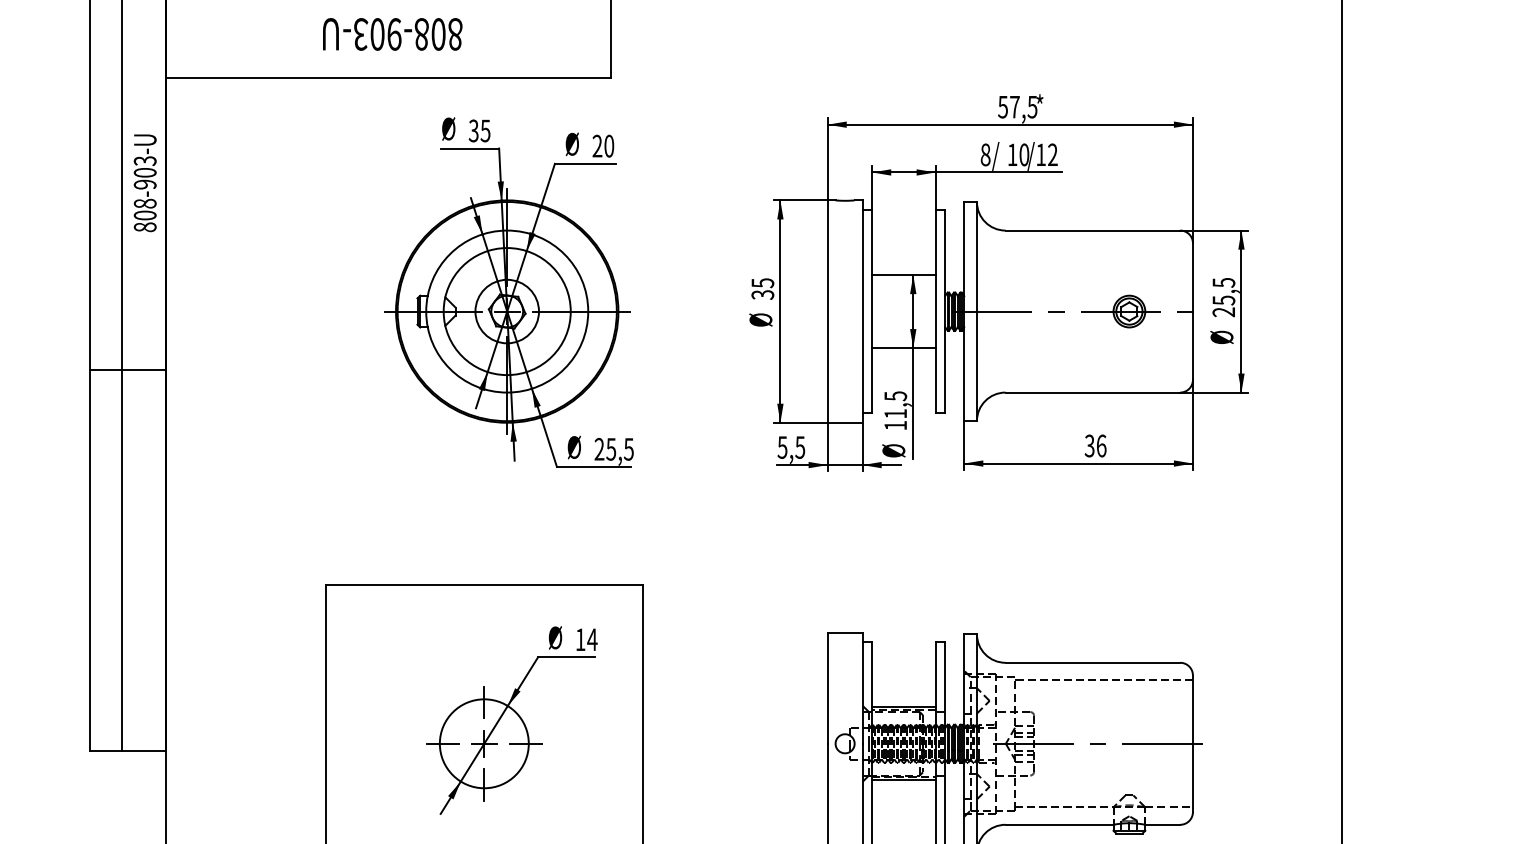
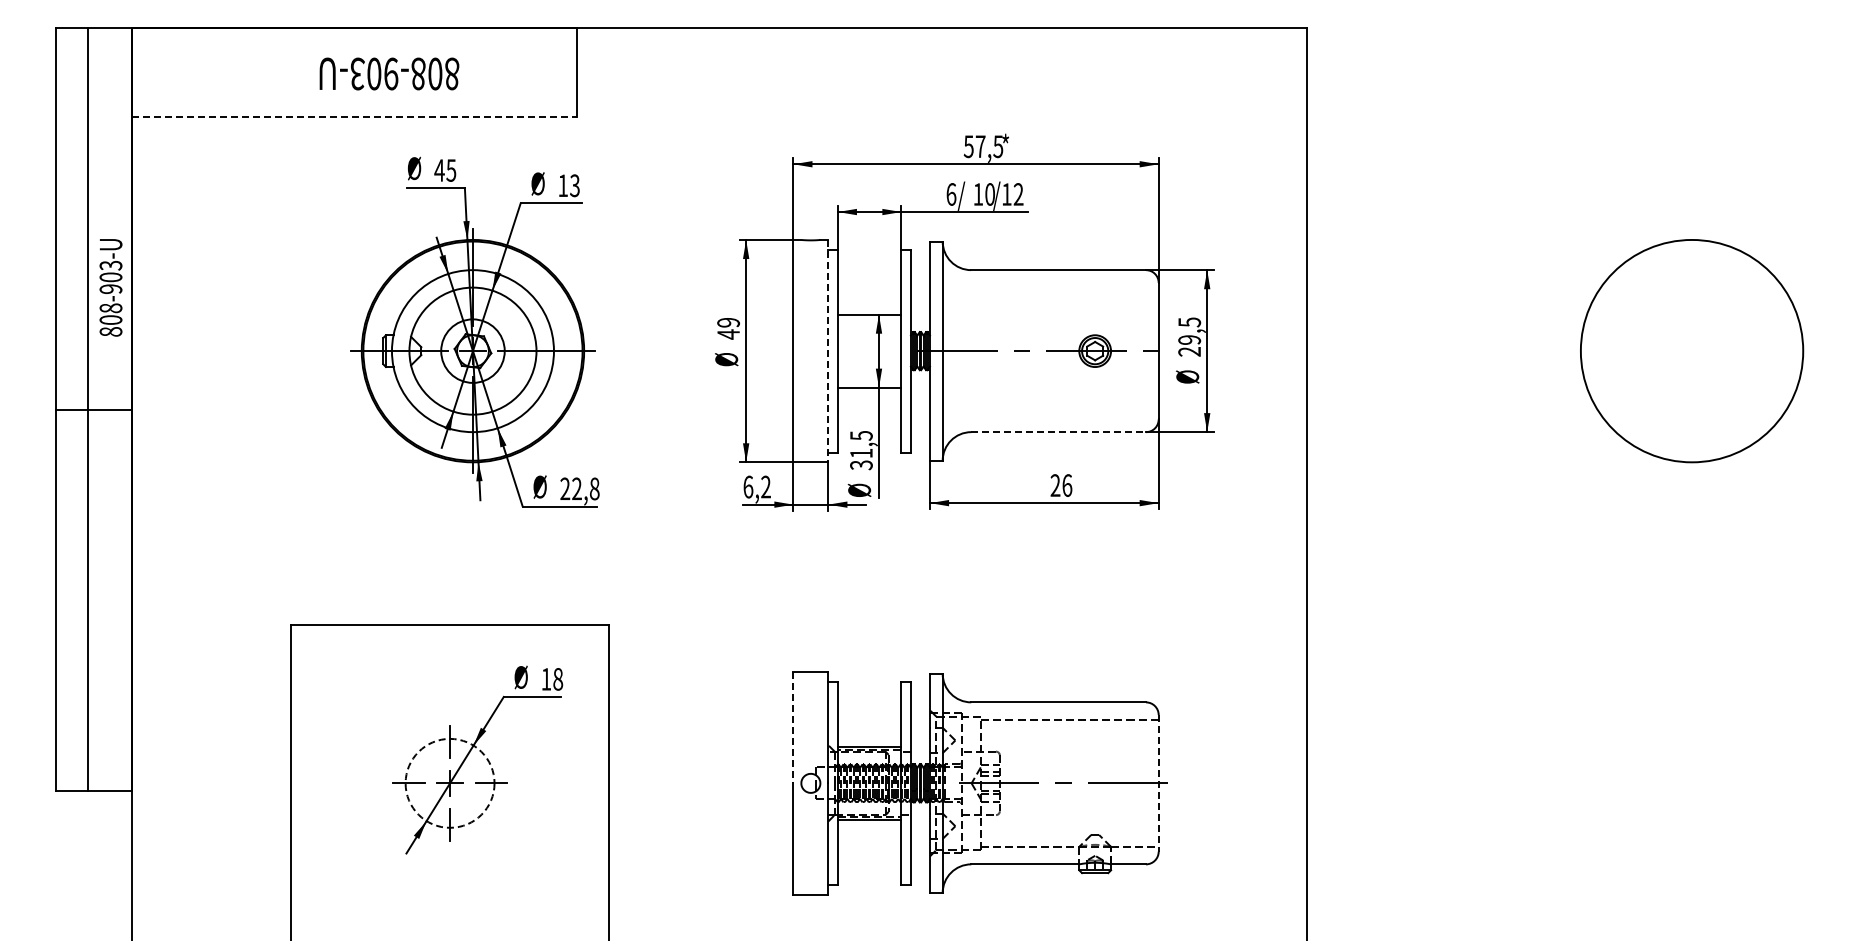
text: (392, 33) -> (389, 73), moved
line: (388, 77) -> (354, 117), solid -> dashed
text: (473, 130) -> (439, 170), 35 -> 45
text: (602, 145) -> (568, 185), 20 -> 13
text: (985, 154) -> (951, 194), 8/ -> 6/
text: (144, 182) -> (110, 287), moved
text: (762, 288) -> (728, 328), 35 -> 49
text: (1223, 300) -> (1189, 340), 25,5 -> 29,5
line: (862, 311) -> (828, 351), solid -> dashed
line: (1093, 392) -> (1059, 432), solid -> dashed
text: (895, 425) -> (861, 465), 11,5 -> 31,5
text: (1089, 445) -> (1055, 485), 36 -> 26
text: (790, 446) -> (756, 486), 5,5 -> 6,2
text: (619, 448) -> (585, 488), 25,5 -> 22,8
text: (591, 639) -> (557, 679), 14 -> 18
line: (827, 687) -> (793, 727), solid -> dashed
circle: (483, 742) -> (449, 782), solid -> dashed
line: (1192, 743) -> (1158, 783), solid -> dashed

